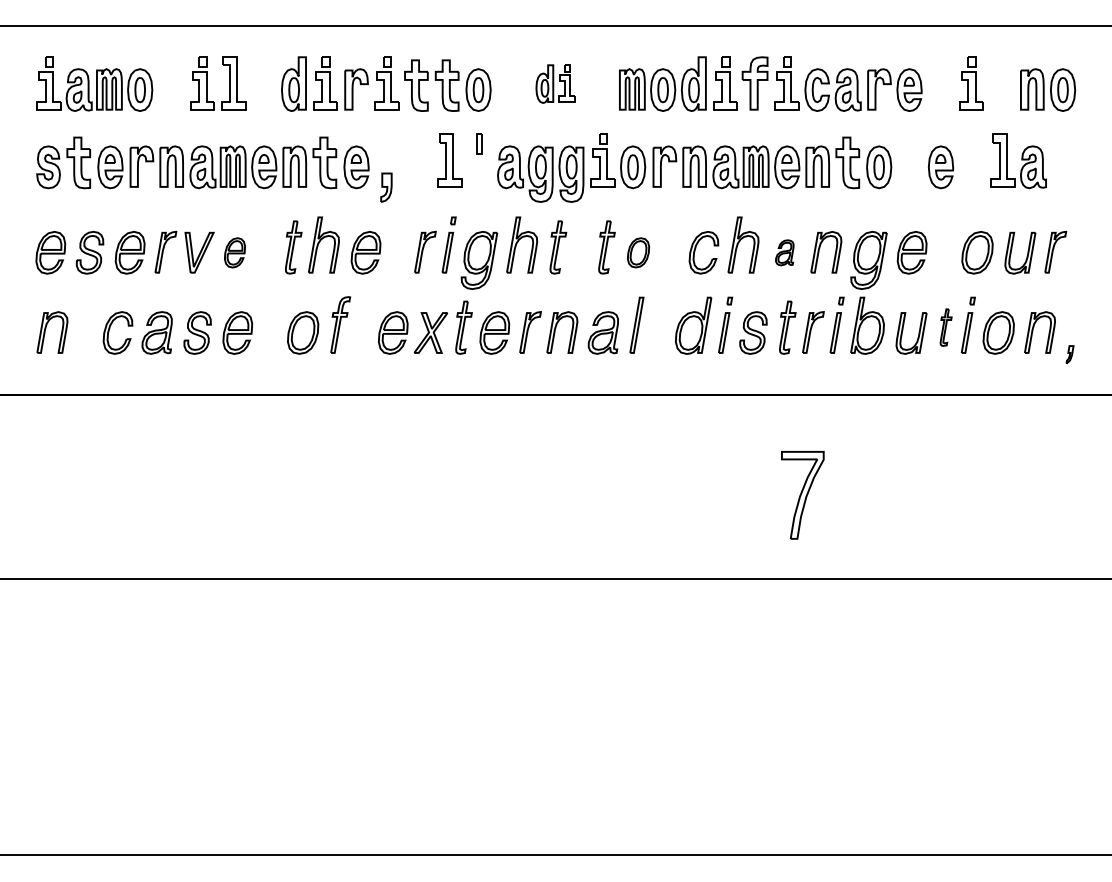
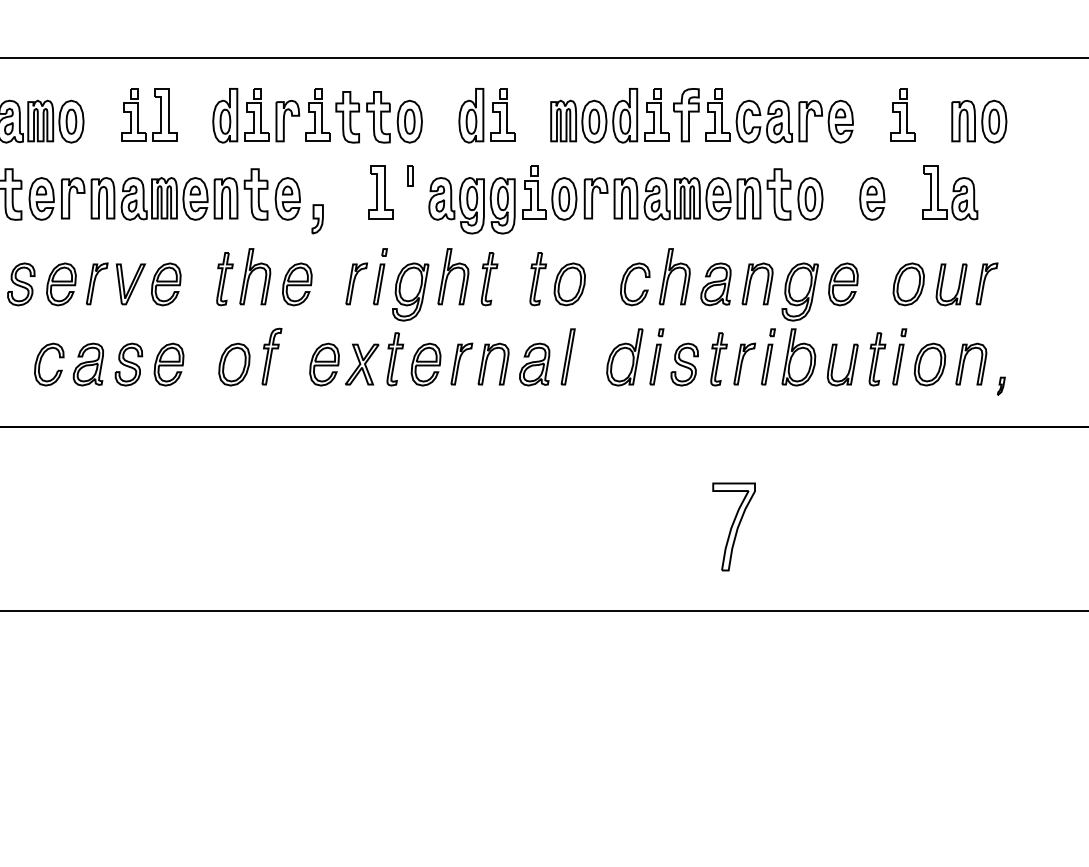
part: (555, 83) -> (486, 115), size x1.43
part: (234, 252) -> (165, 284), size x1.43
part: (638, 252) -> (569, 284), size x1.43
part: (784, 252) -> (715, 284), size x1.67
part: (945, 327) -> (876, 359), size x1.43

